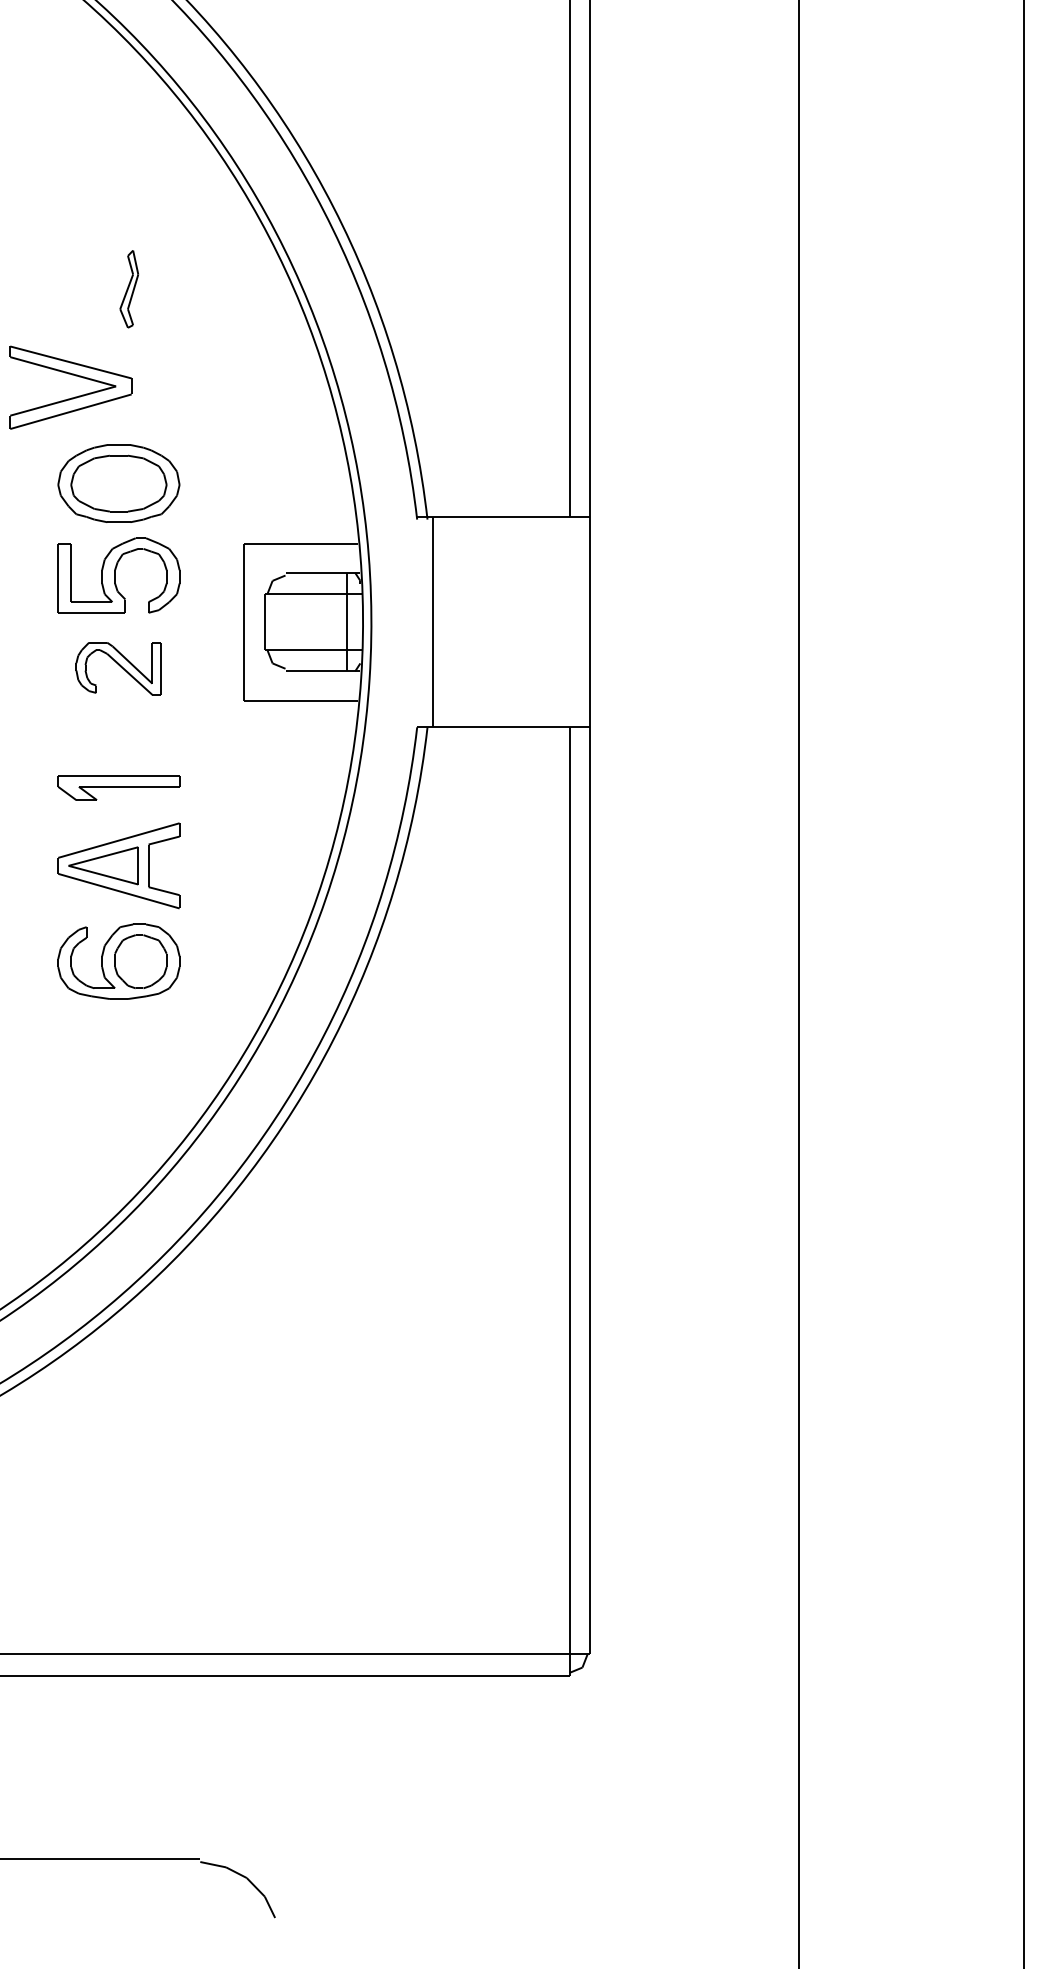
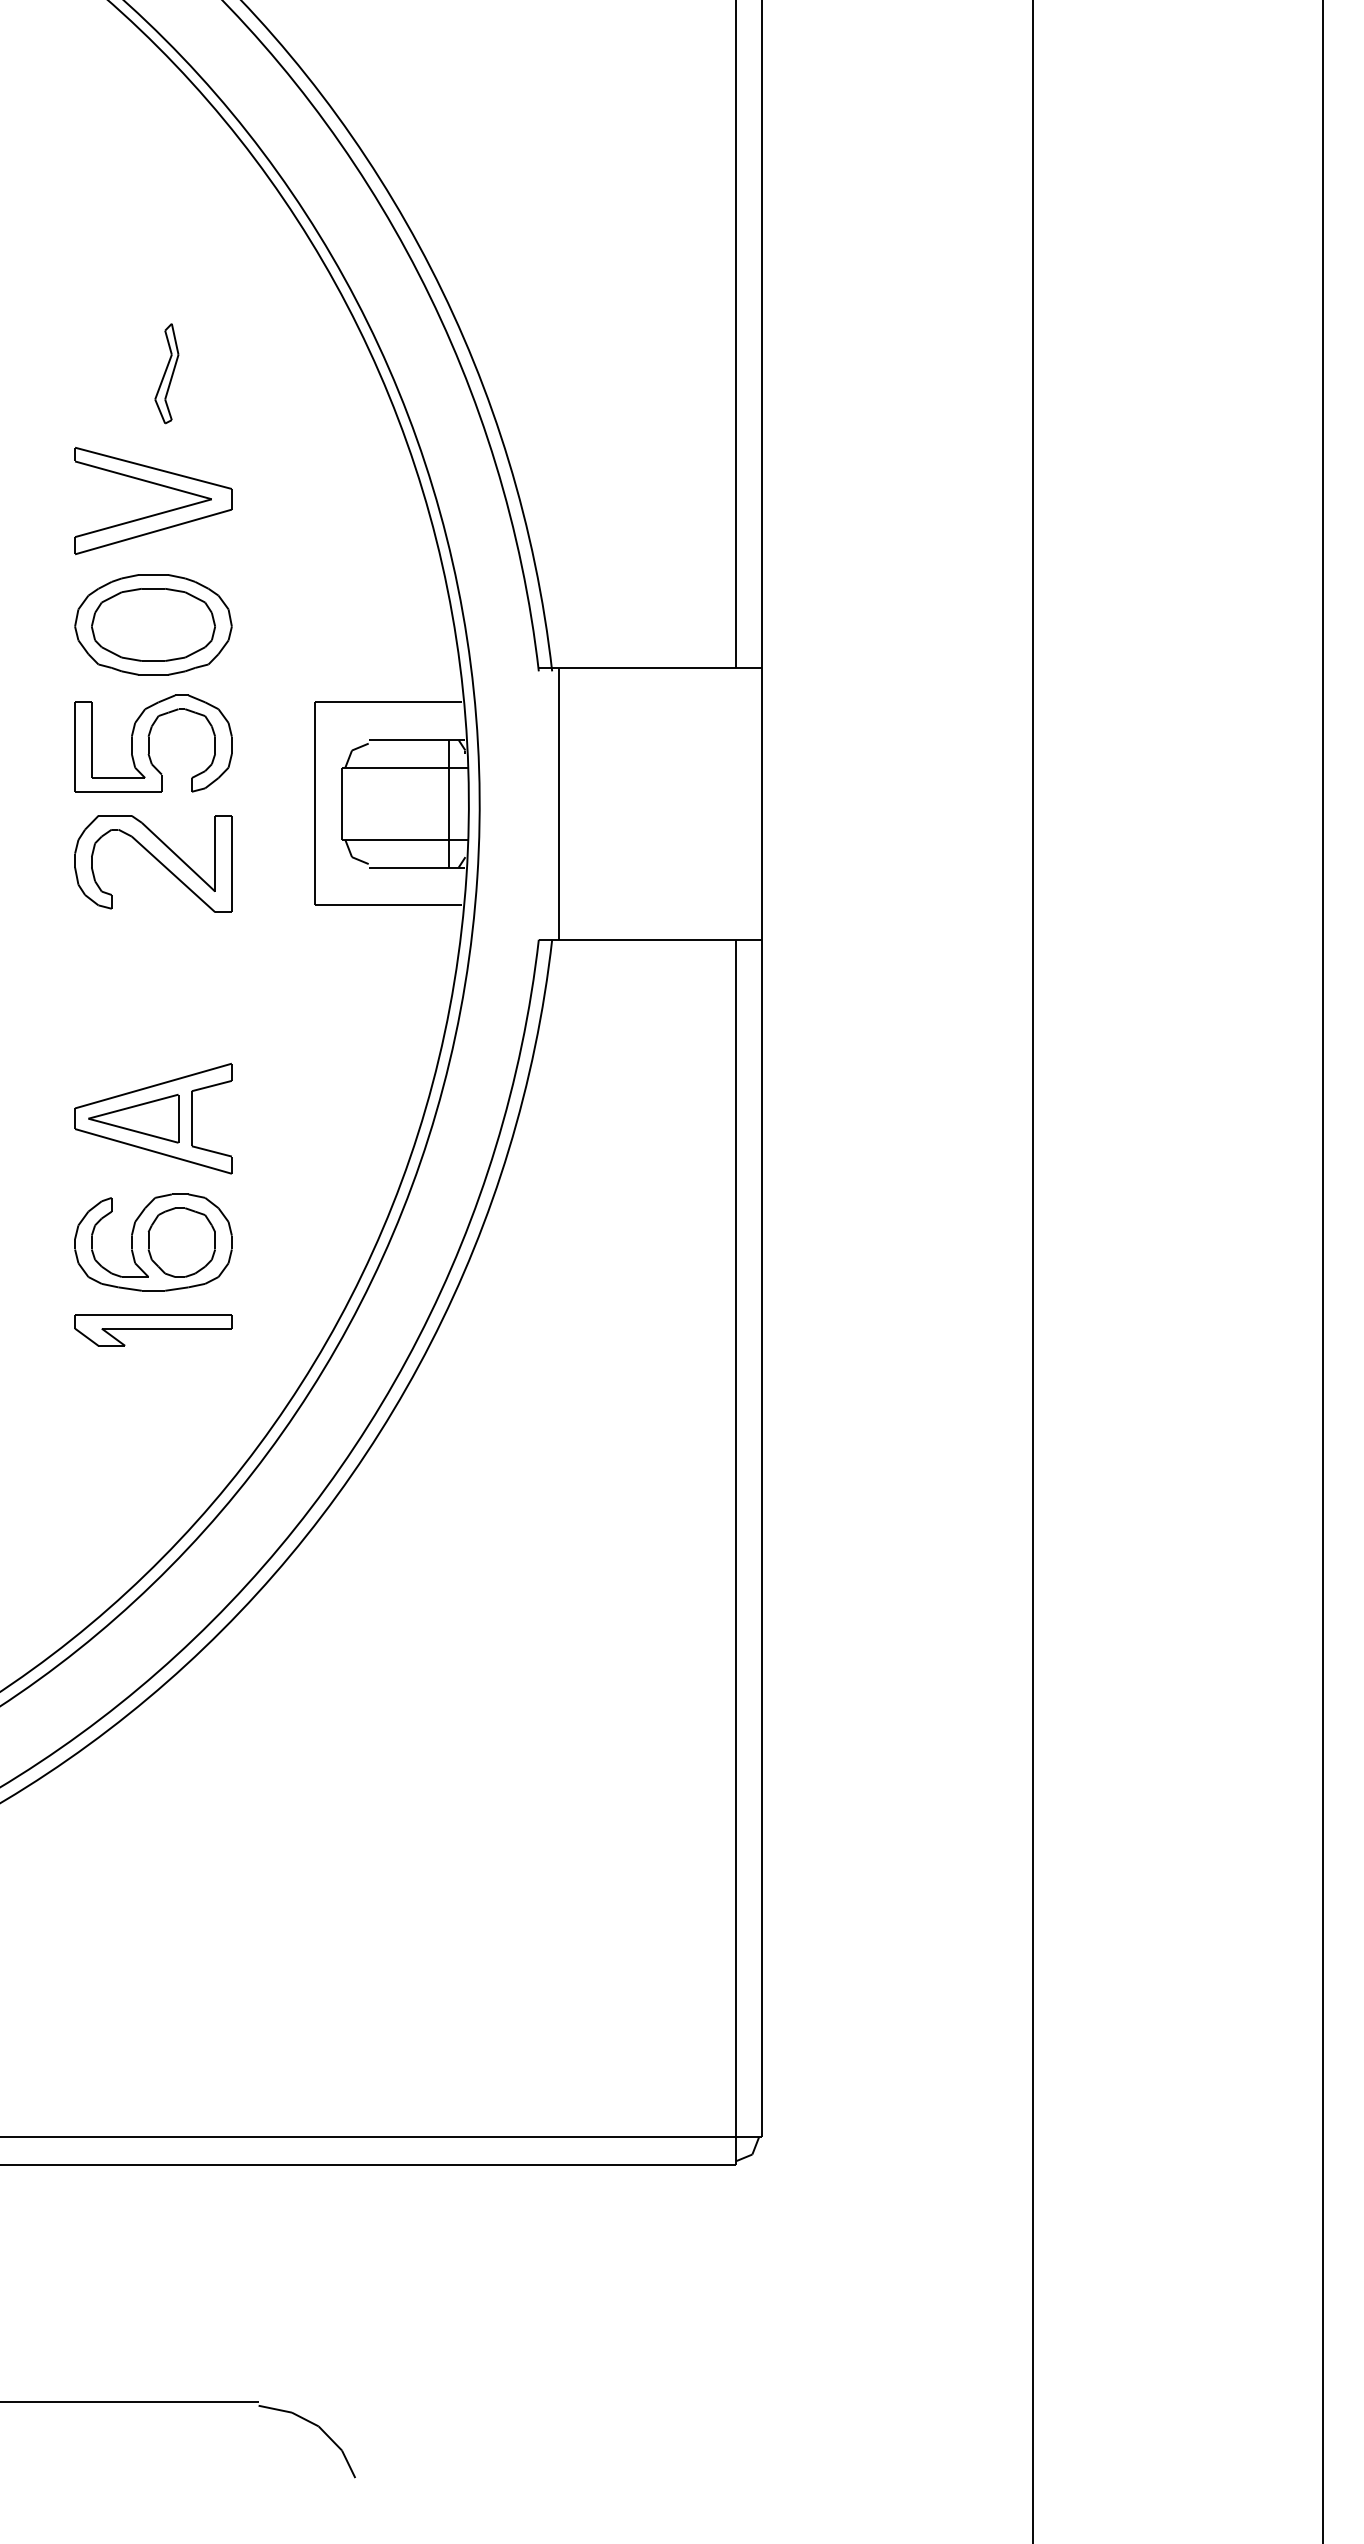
part: (73, 397) -> (156, 513), moved
part: (118, 668) -> (153, 863), size x1.43
part: (118, 788) -> (153, 1330), moved

